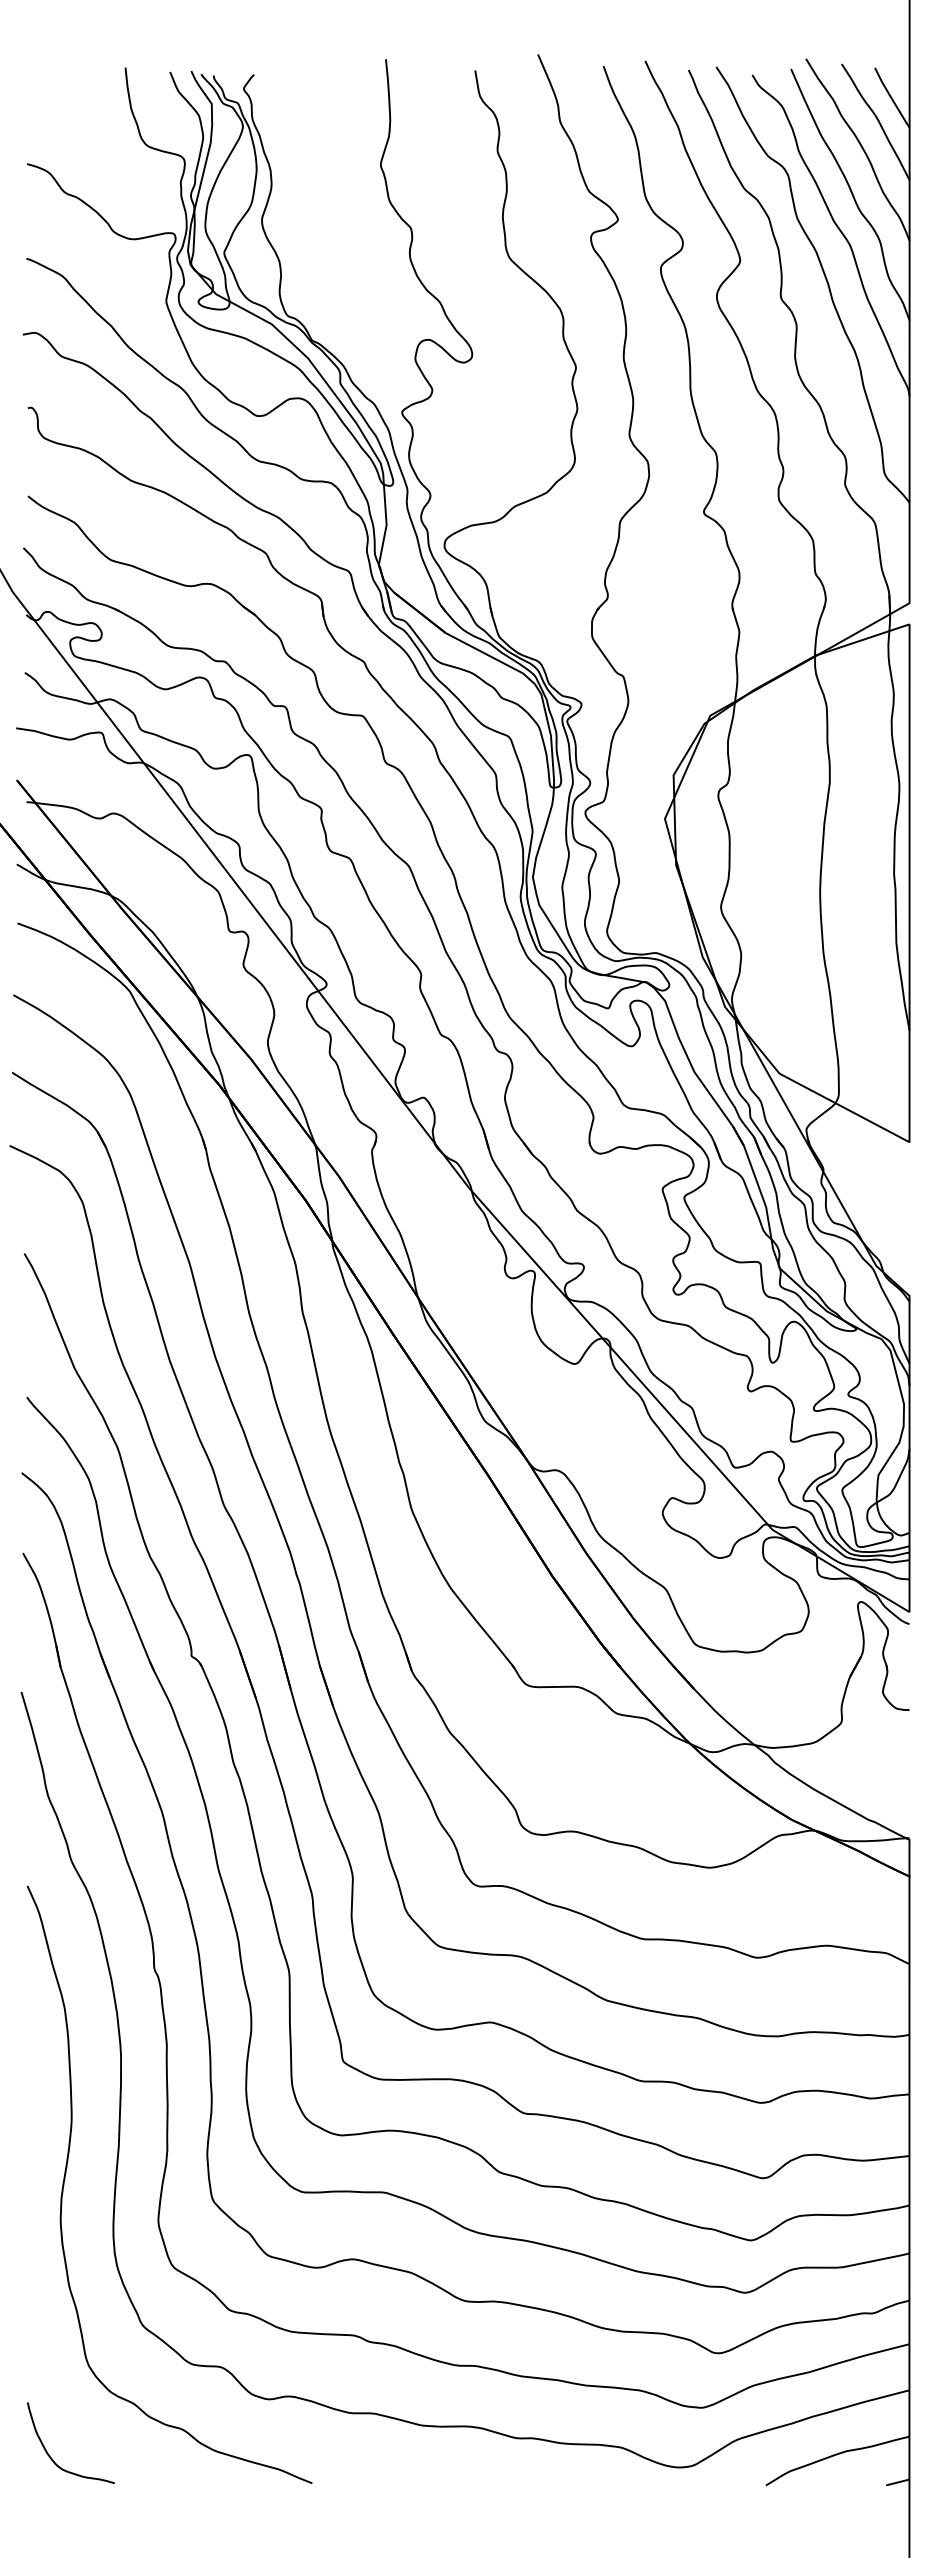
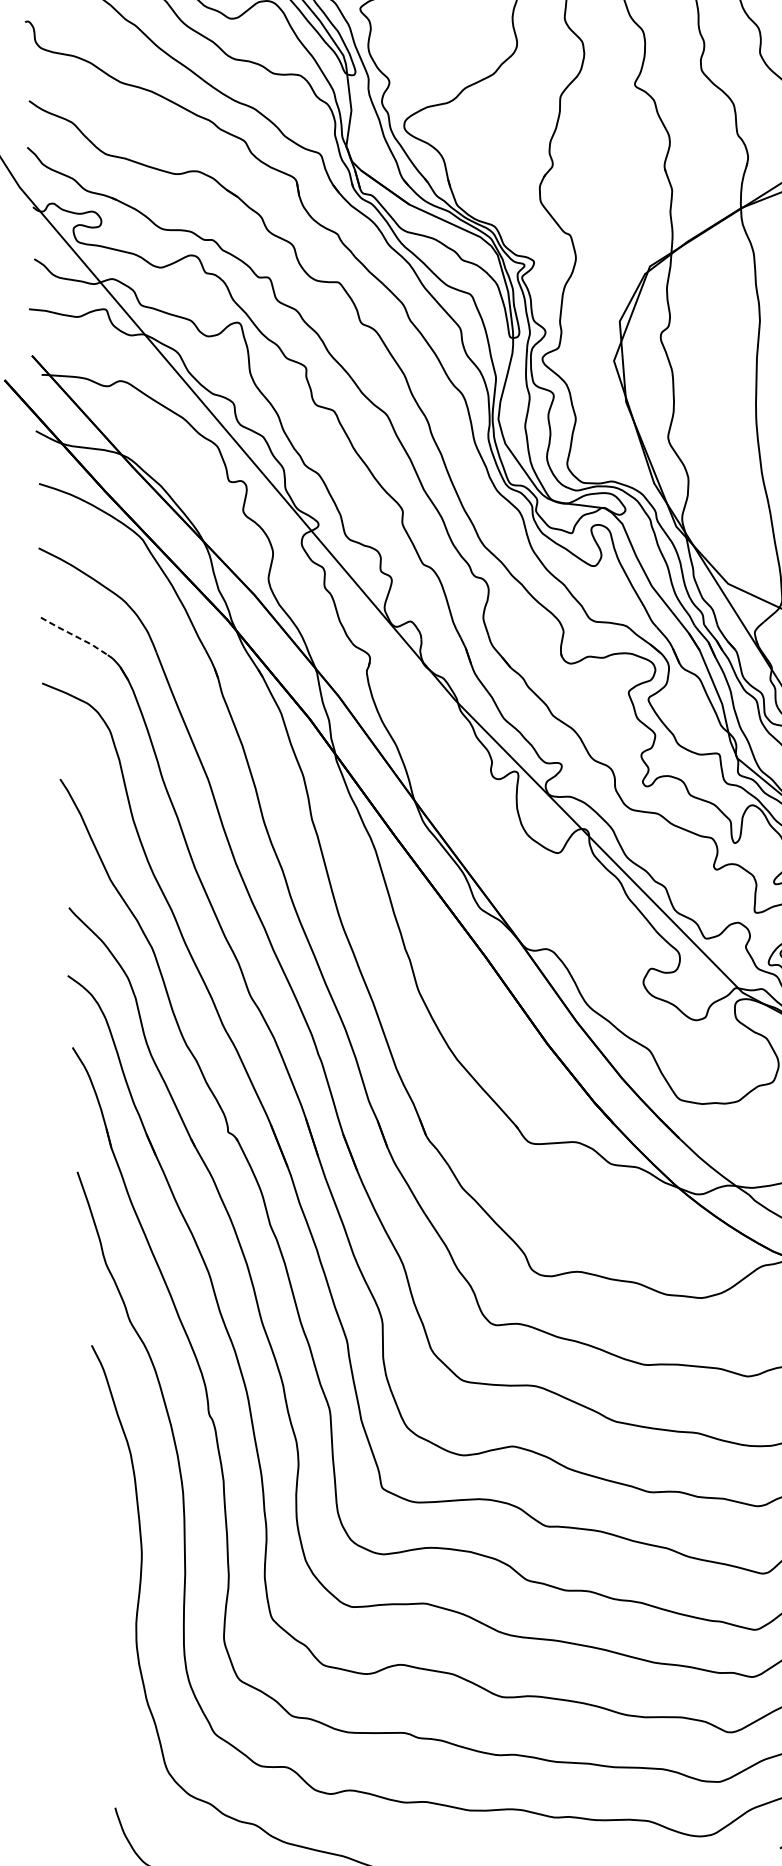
line: (48, 1094) -> (74, 635), solid -> dashed

